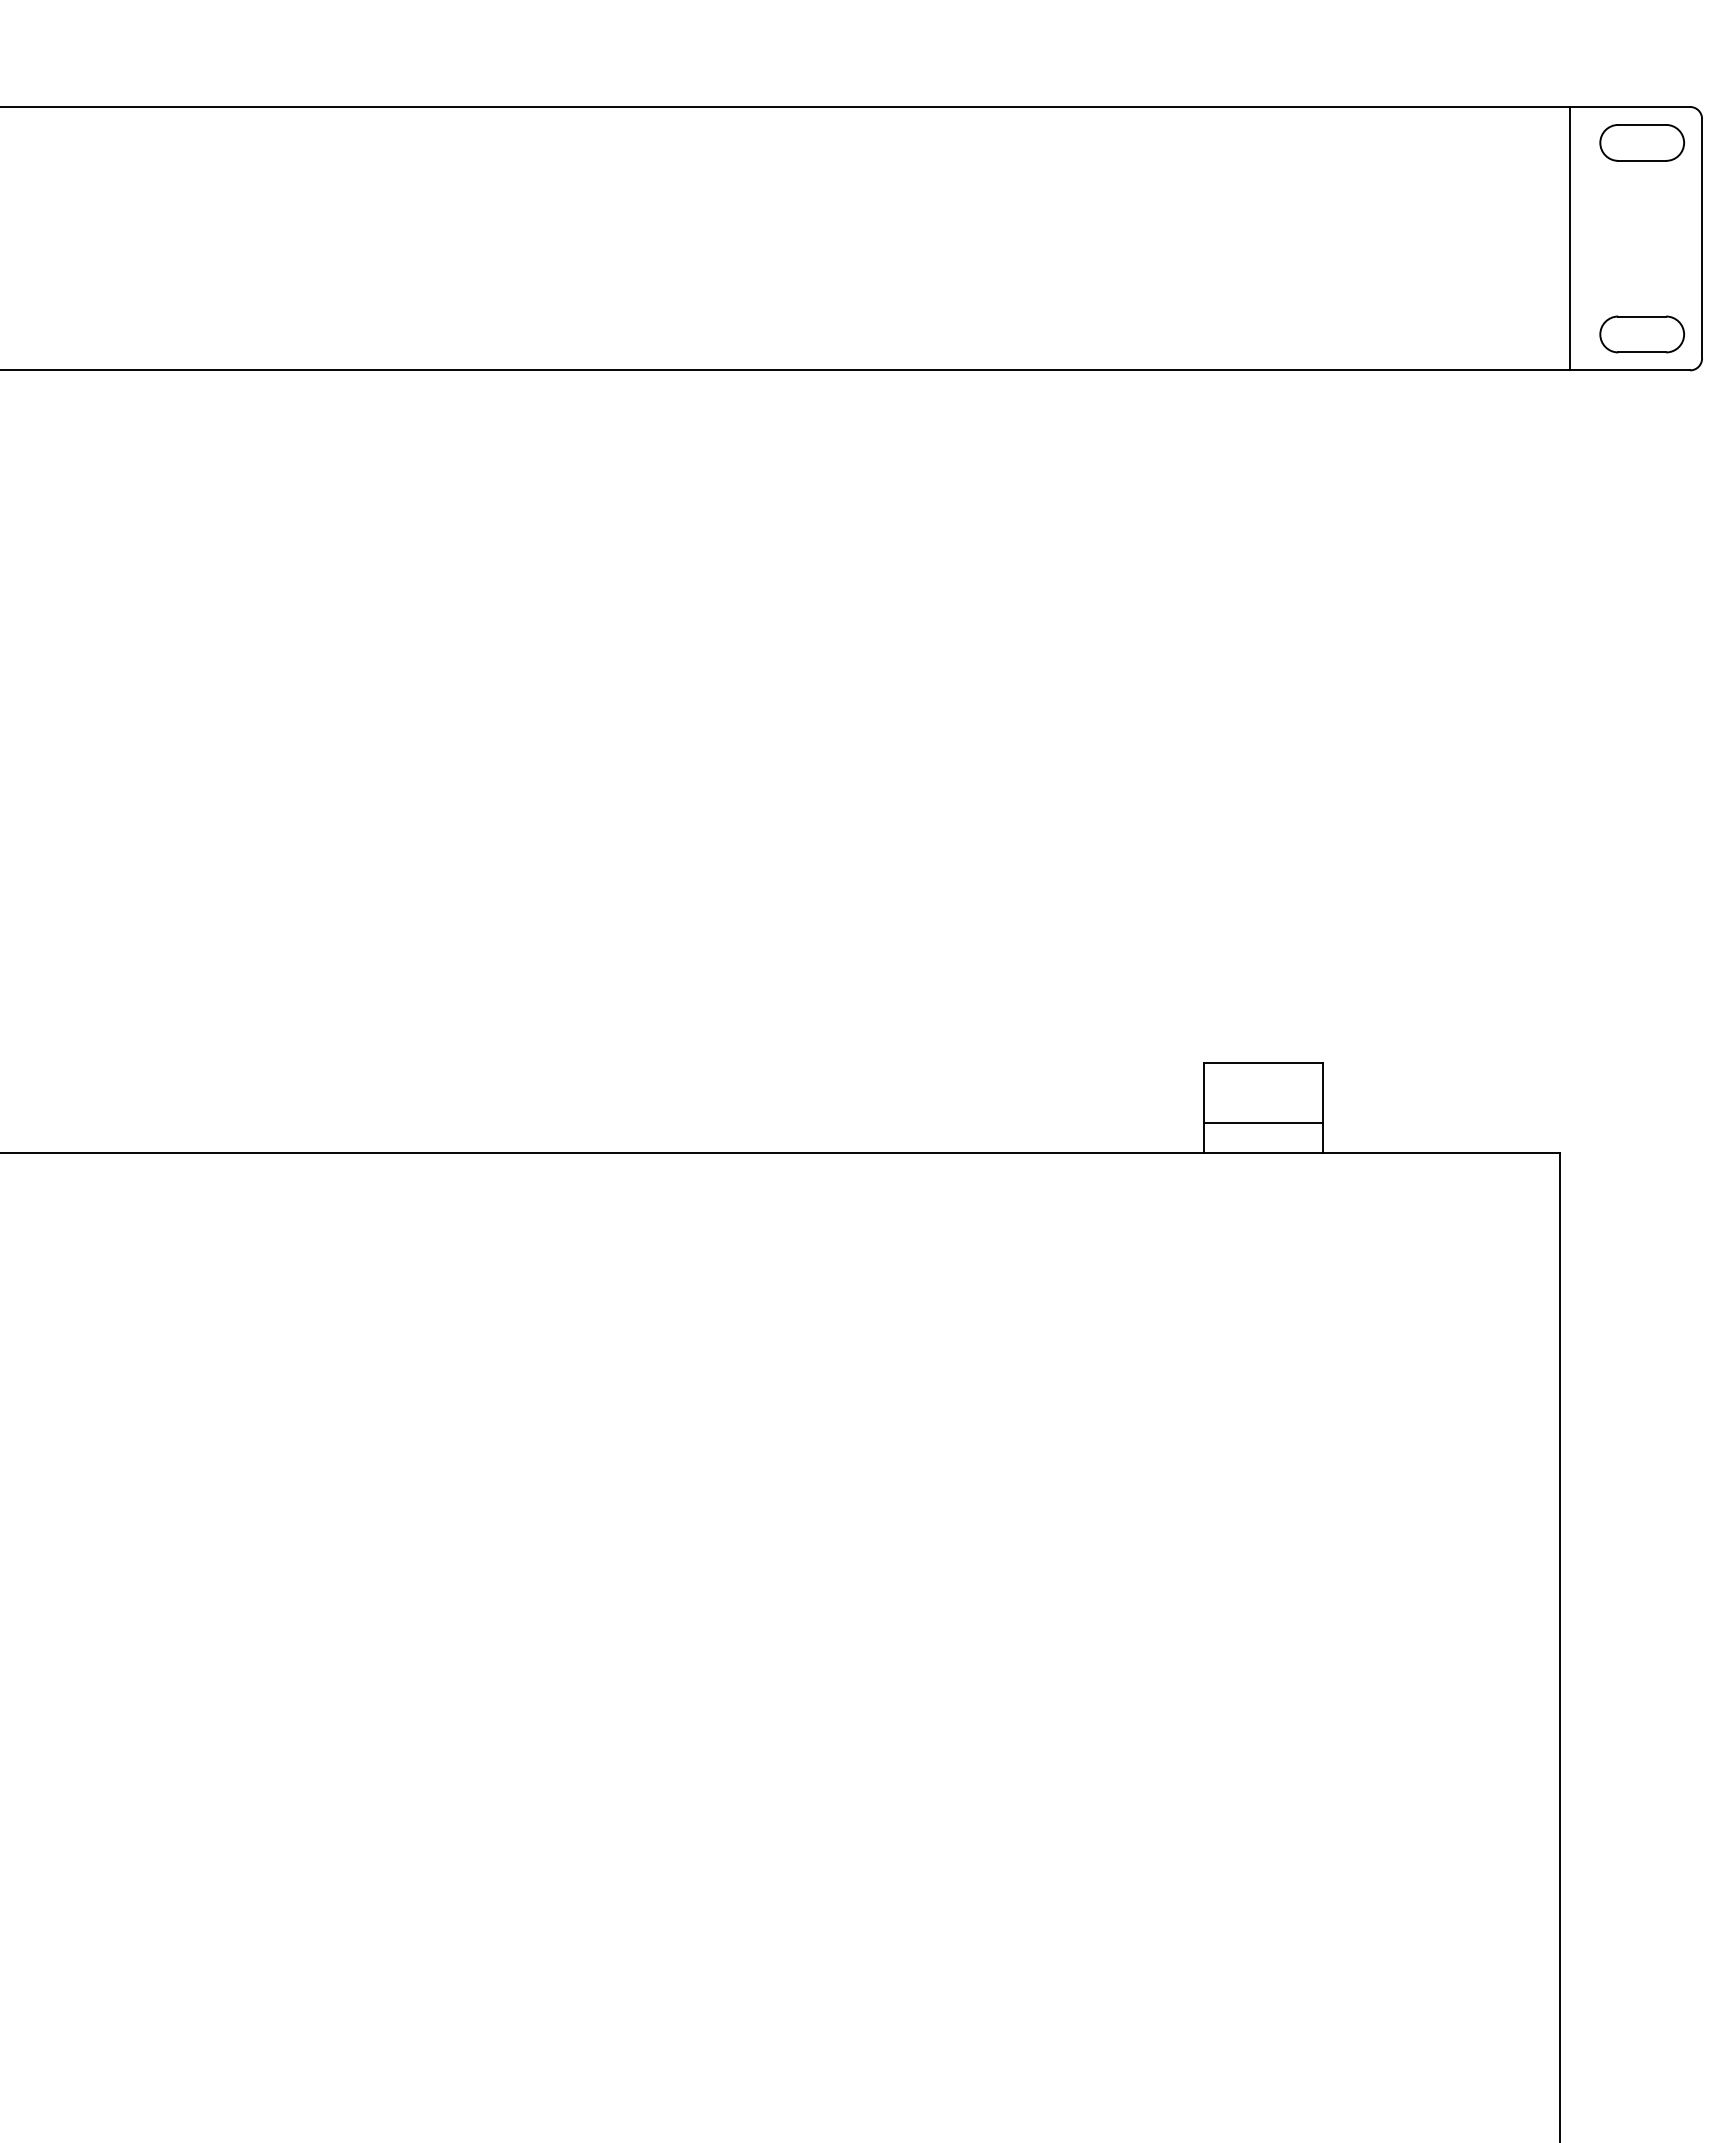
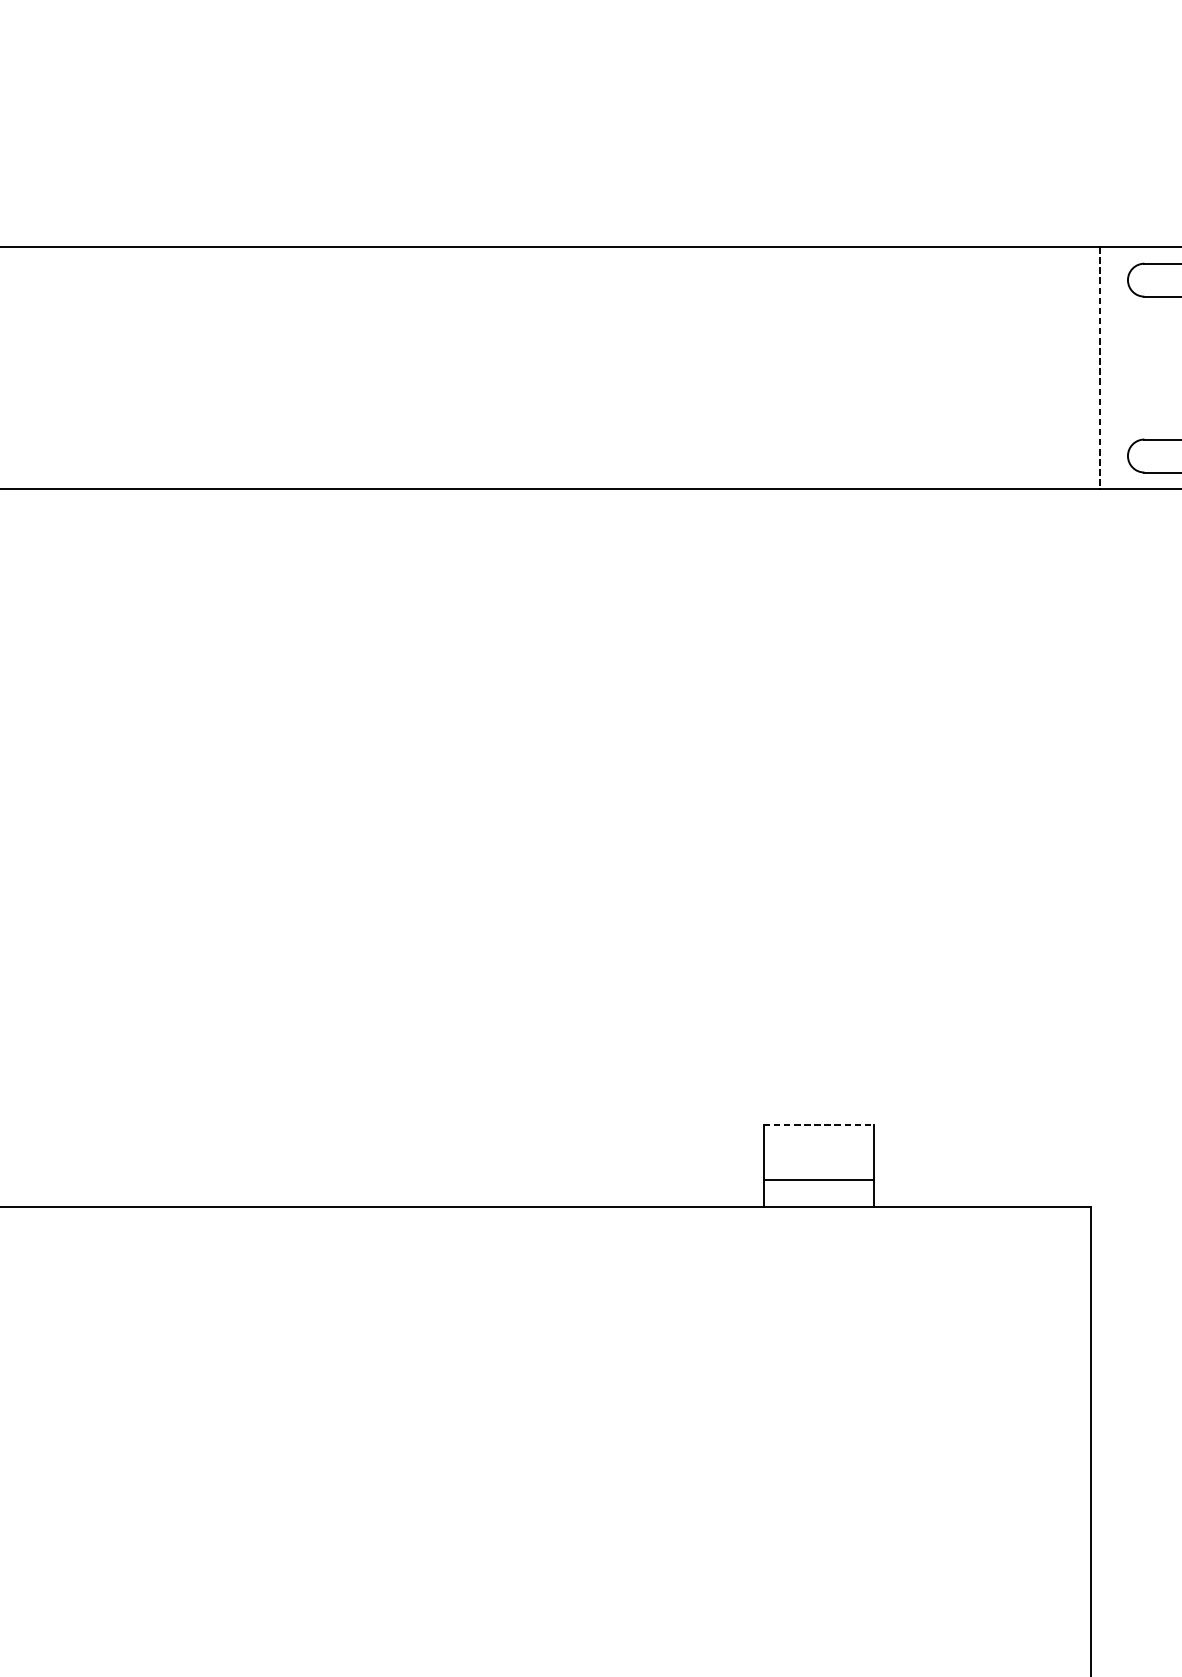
line: (1570, 238) -> (1100, 367), solid -> dashed
line: (1263, 1062) -> (818, 1124), solid -> dashed

